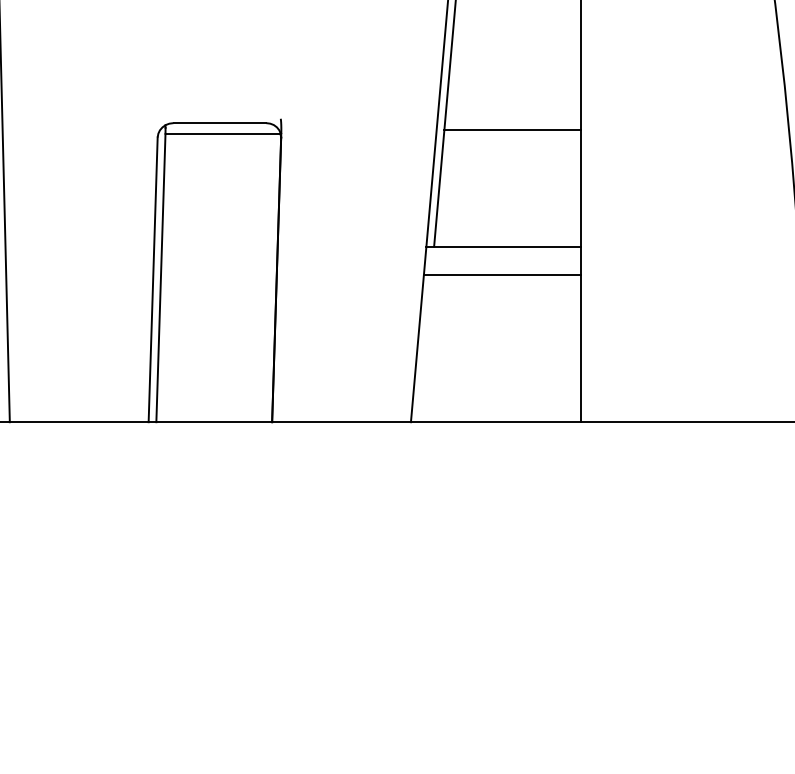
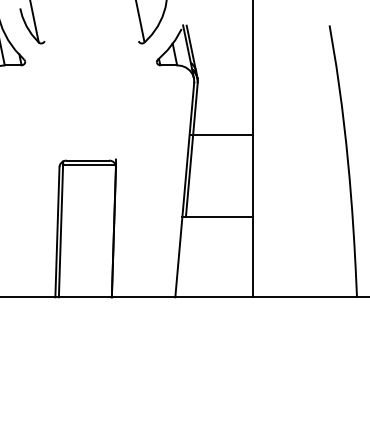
line: (511, 129) -> (221, 134), moved
line: (500, 273) -> (216, 229), removed

